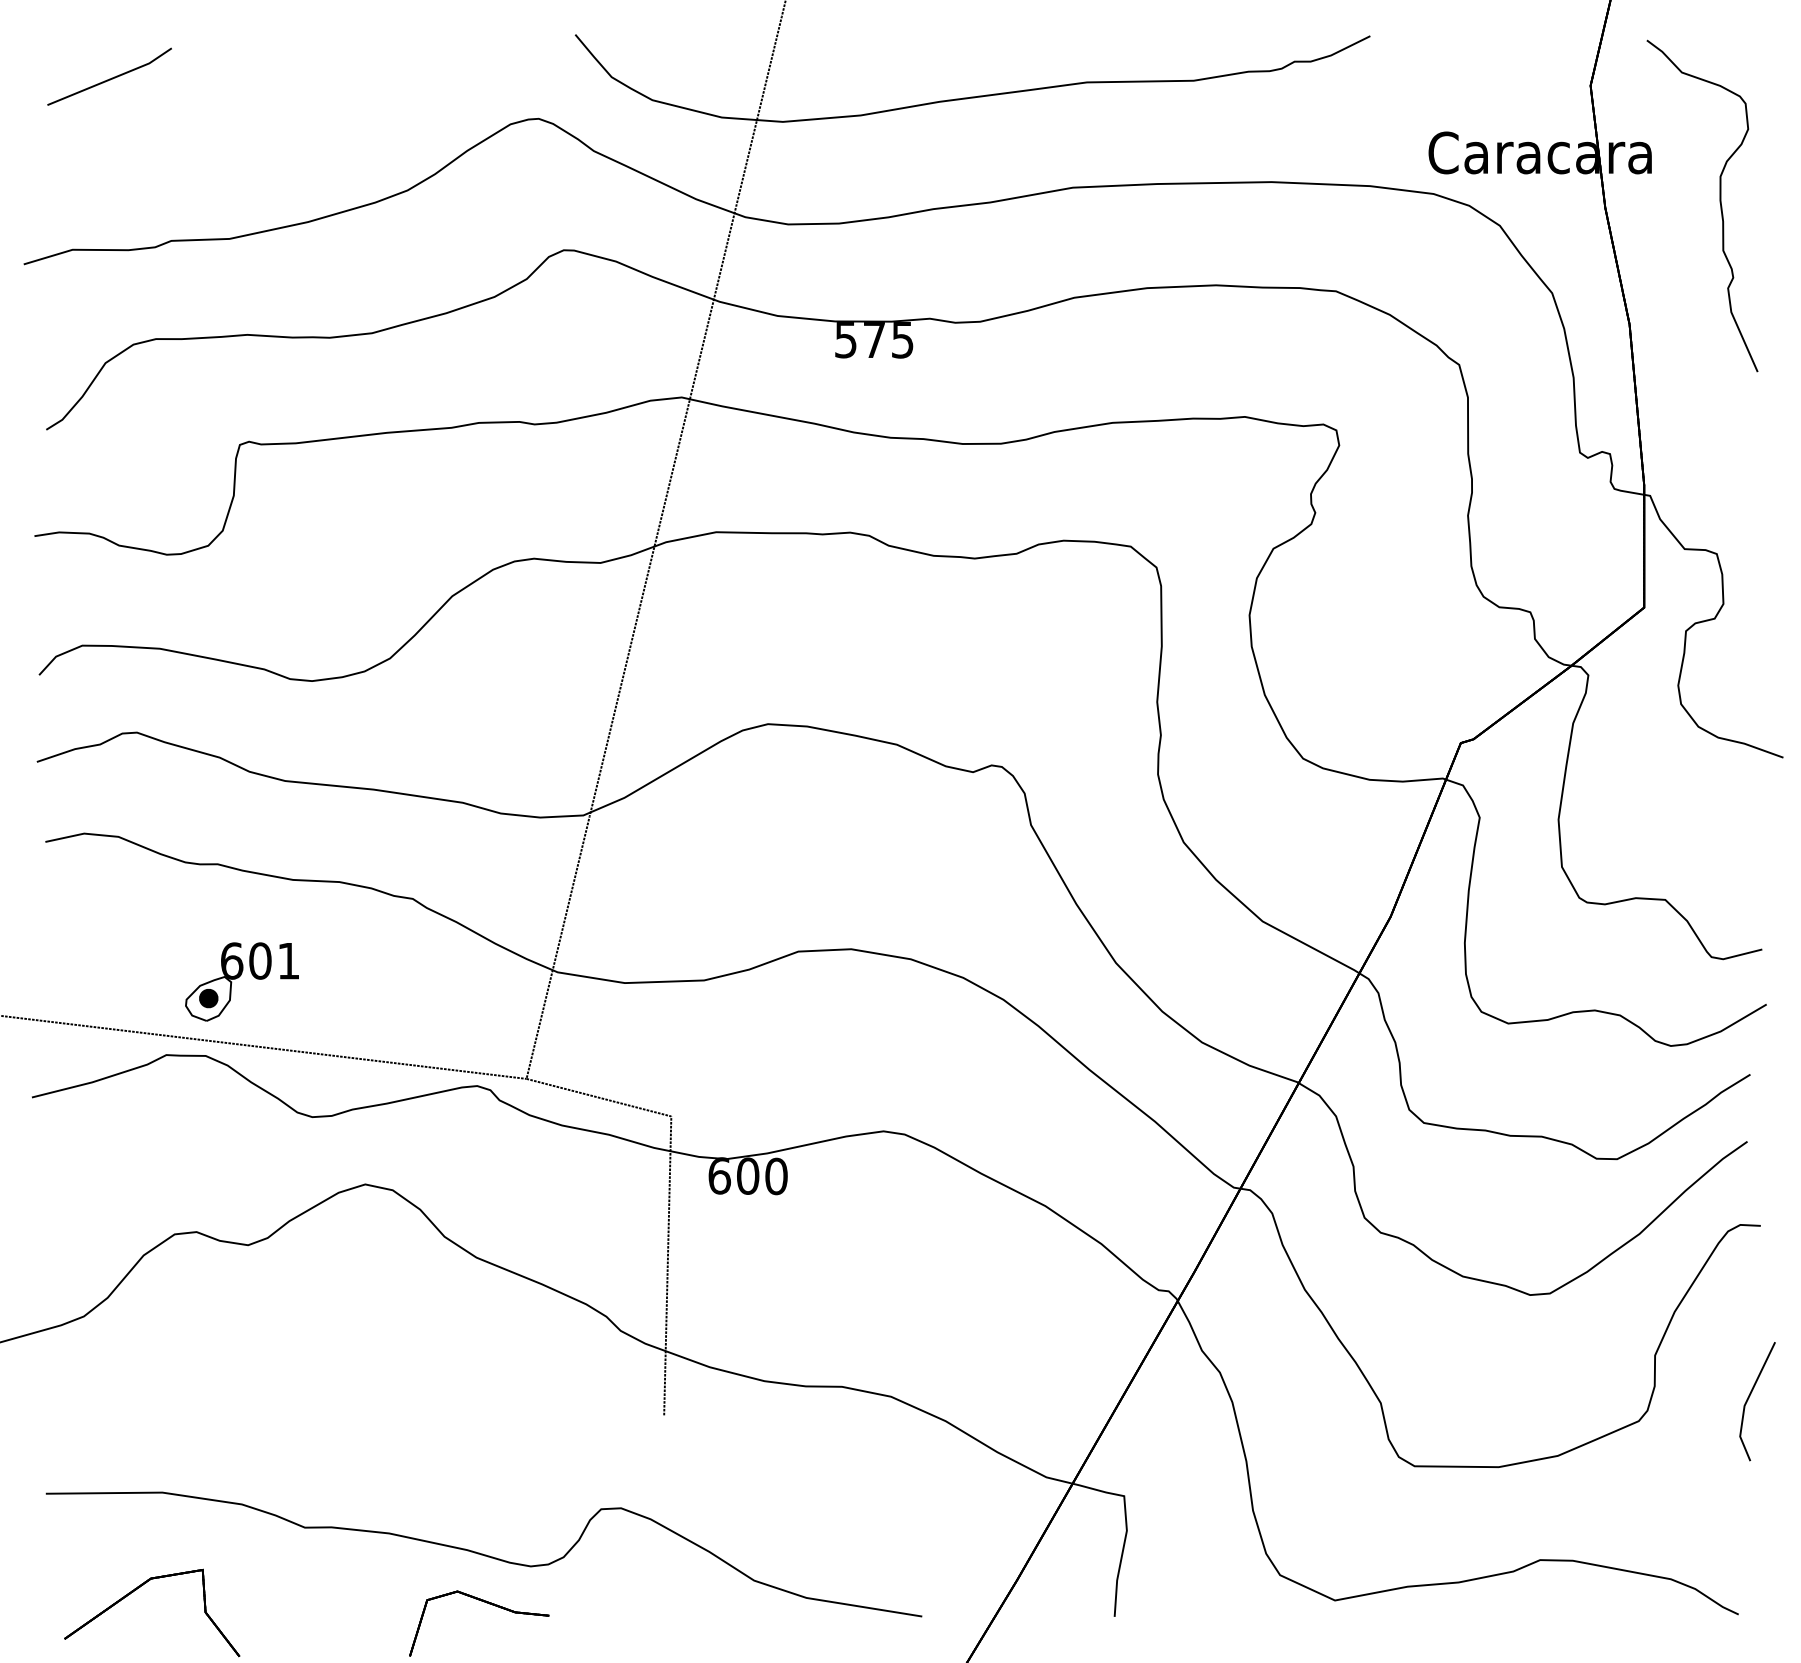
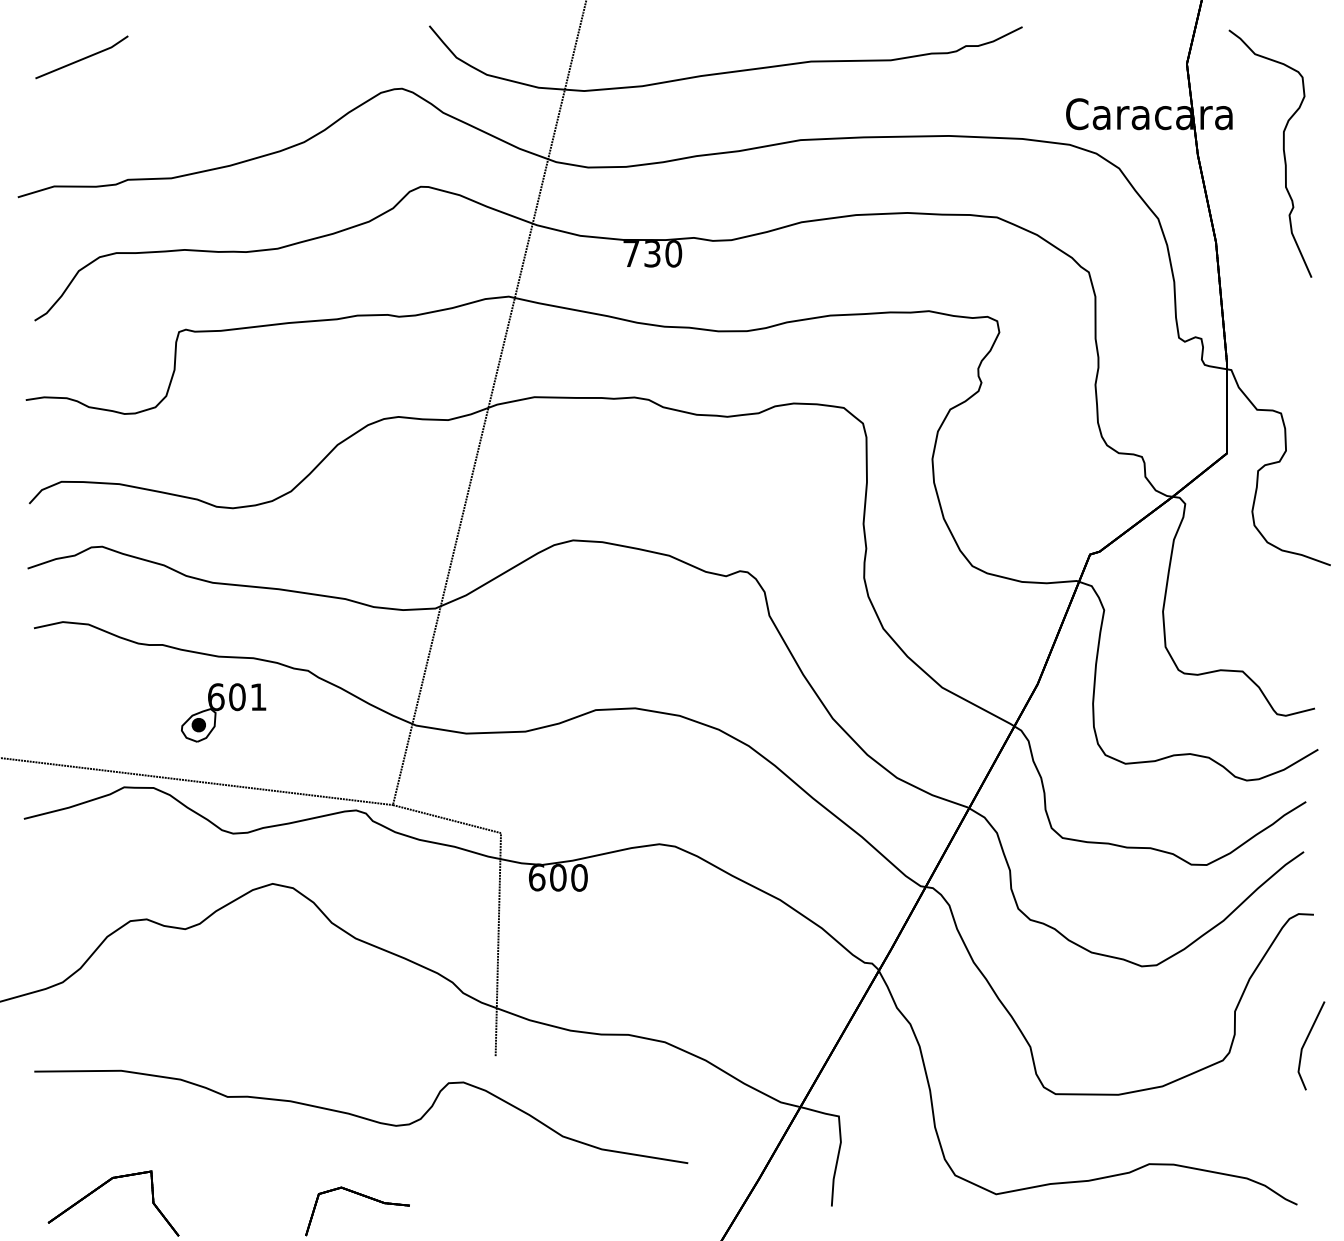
text: (874, 339) -> (652, 253), 575 -> 730
part: (241, 981) -> (223, 712), moved
part: (484, 1553) -> (361, 1116), moved

